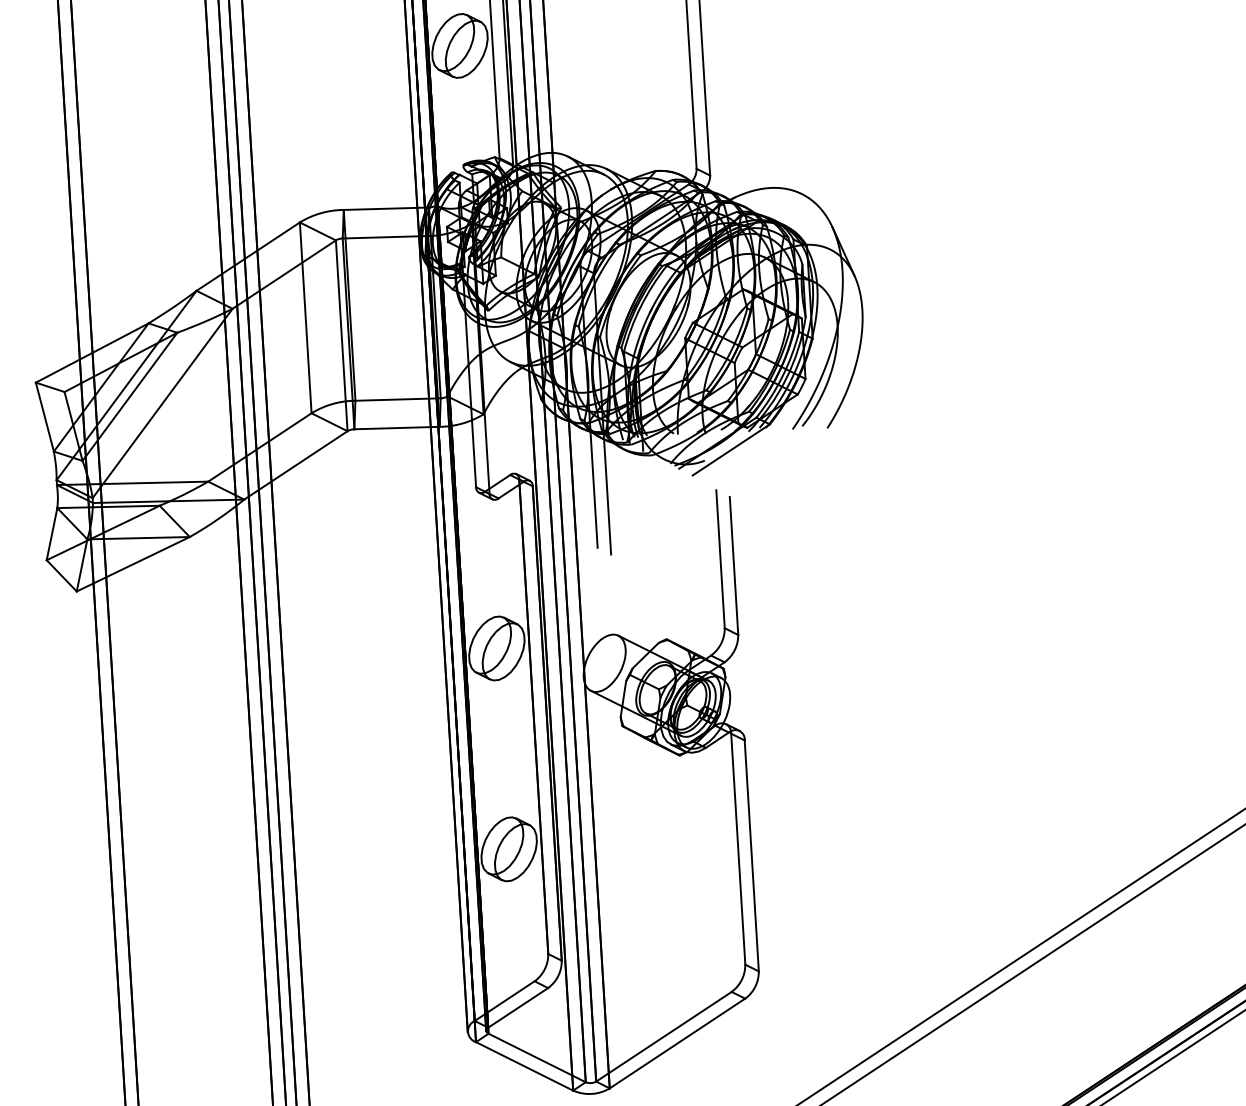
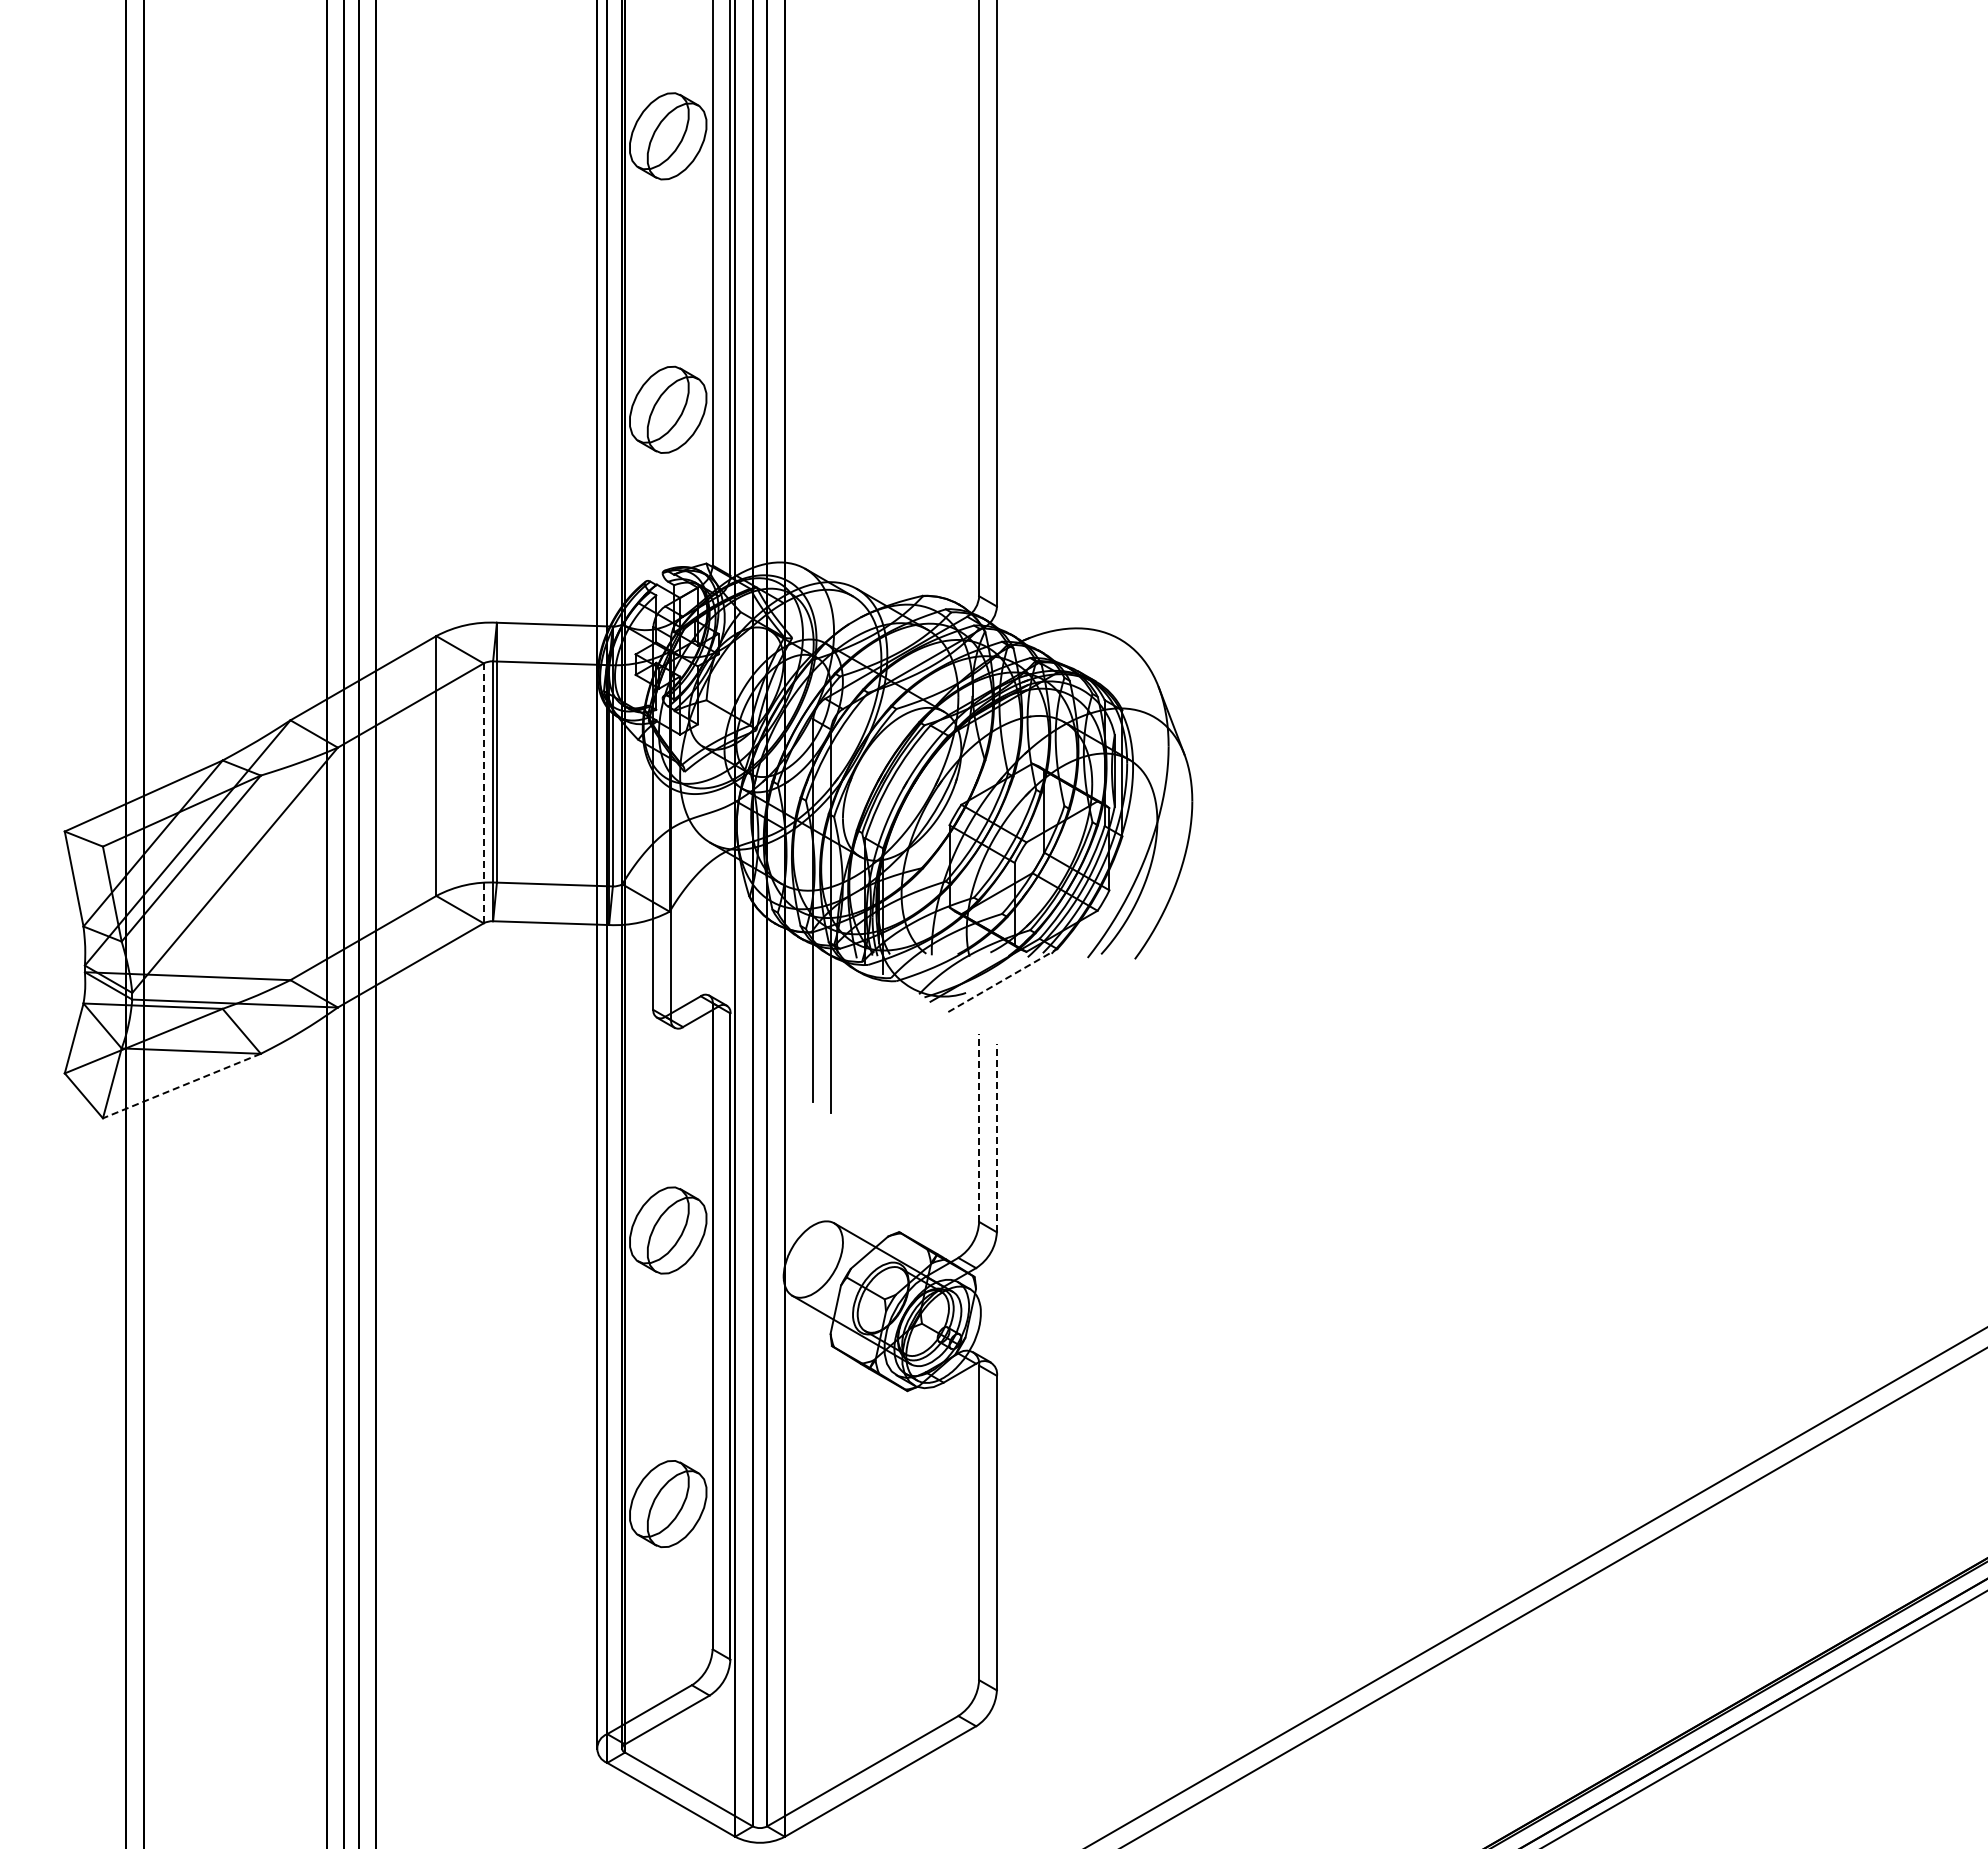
line: (341, 335) -> (483, 793), solid -> dashed
line: (731, 449) -> (1002, 980), solid -> dashed
line: (720, 558) -> (979, 1127), solid -> dashed
line: (133, 564) -> (181, 1086), solid -> dashed
line: (733, 565) -> (996, 1137), solid -> dashed

